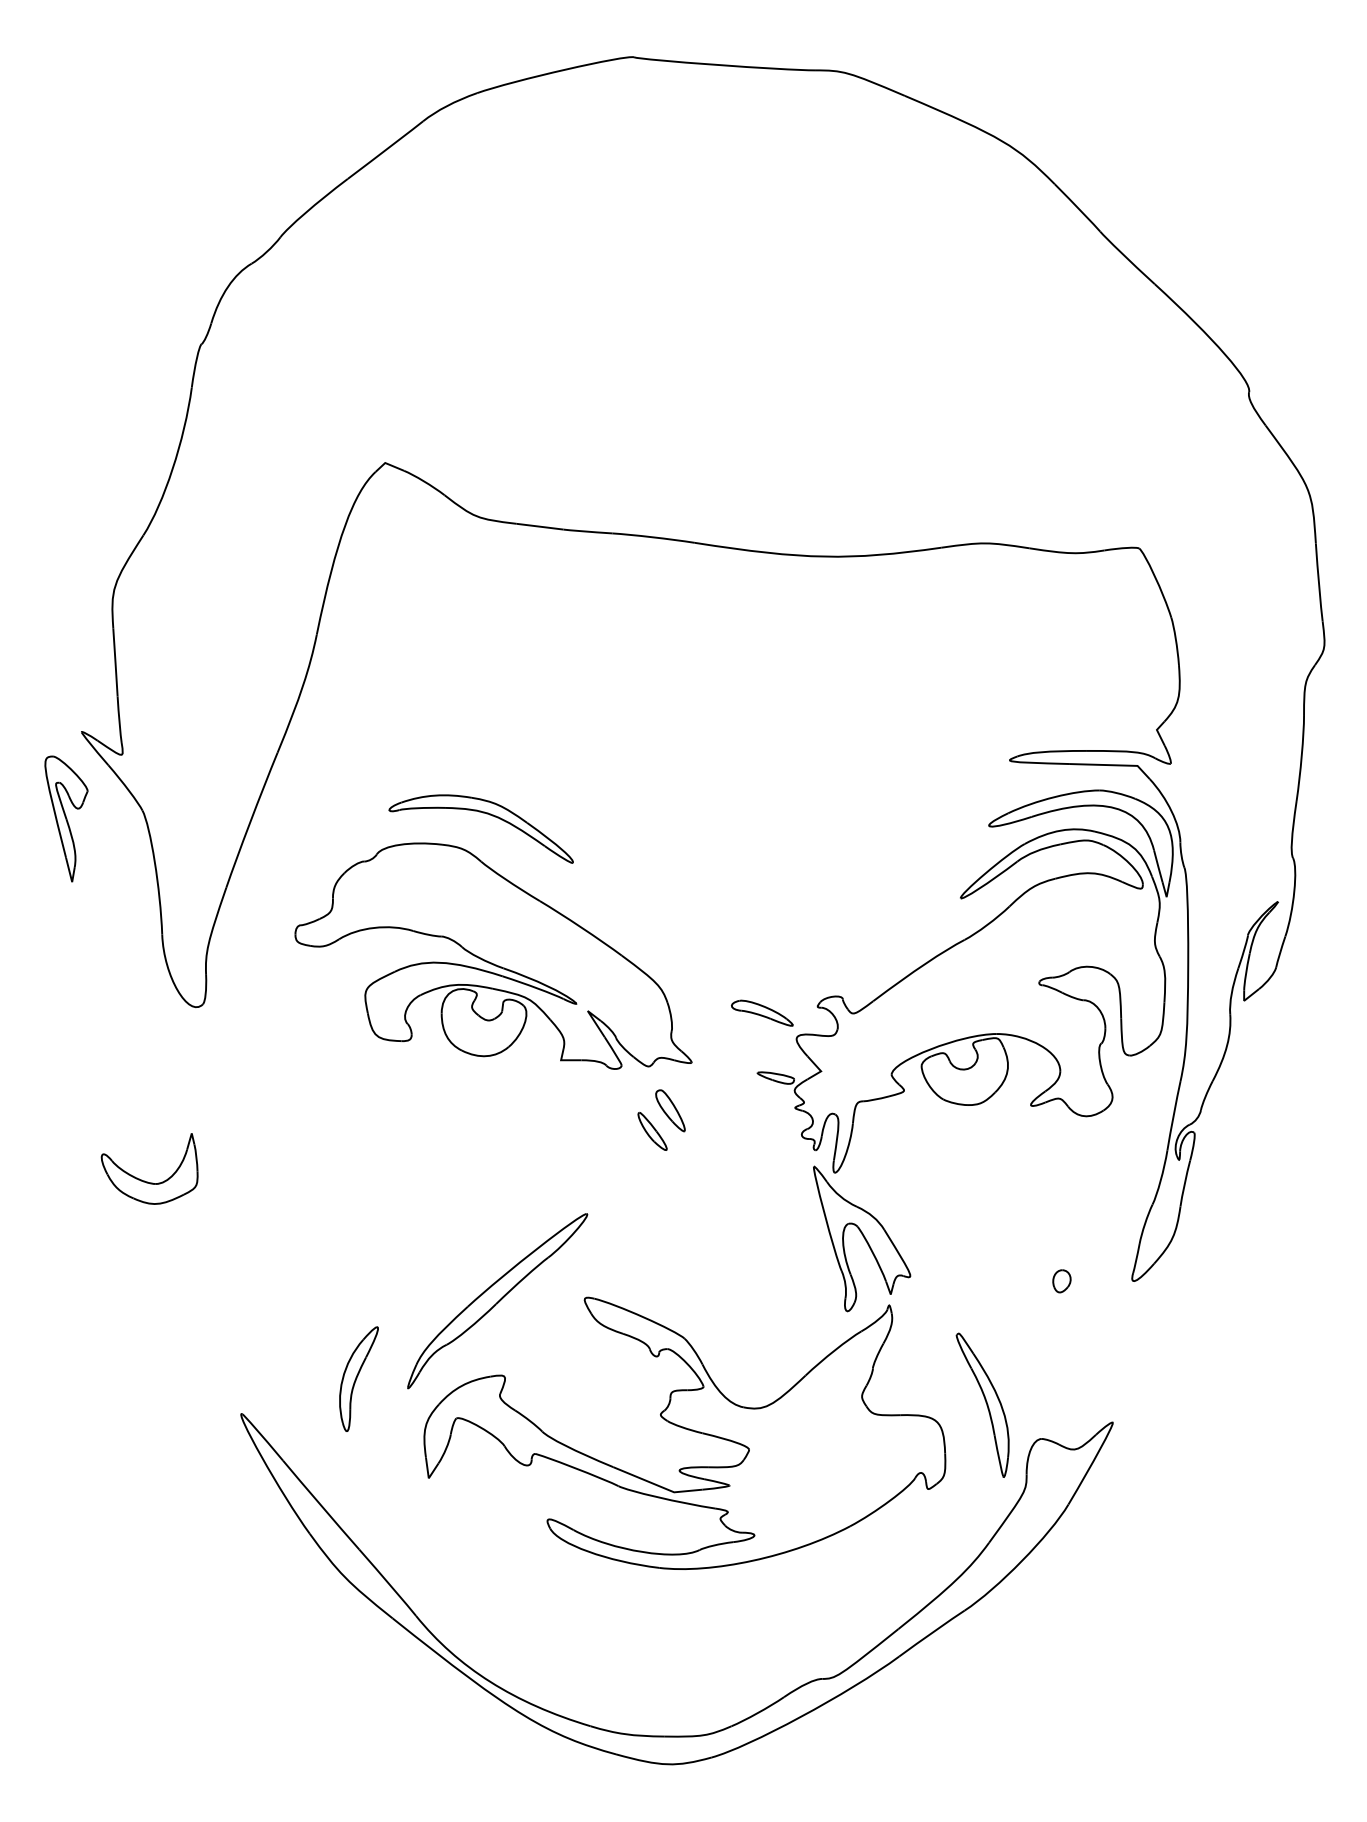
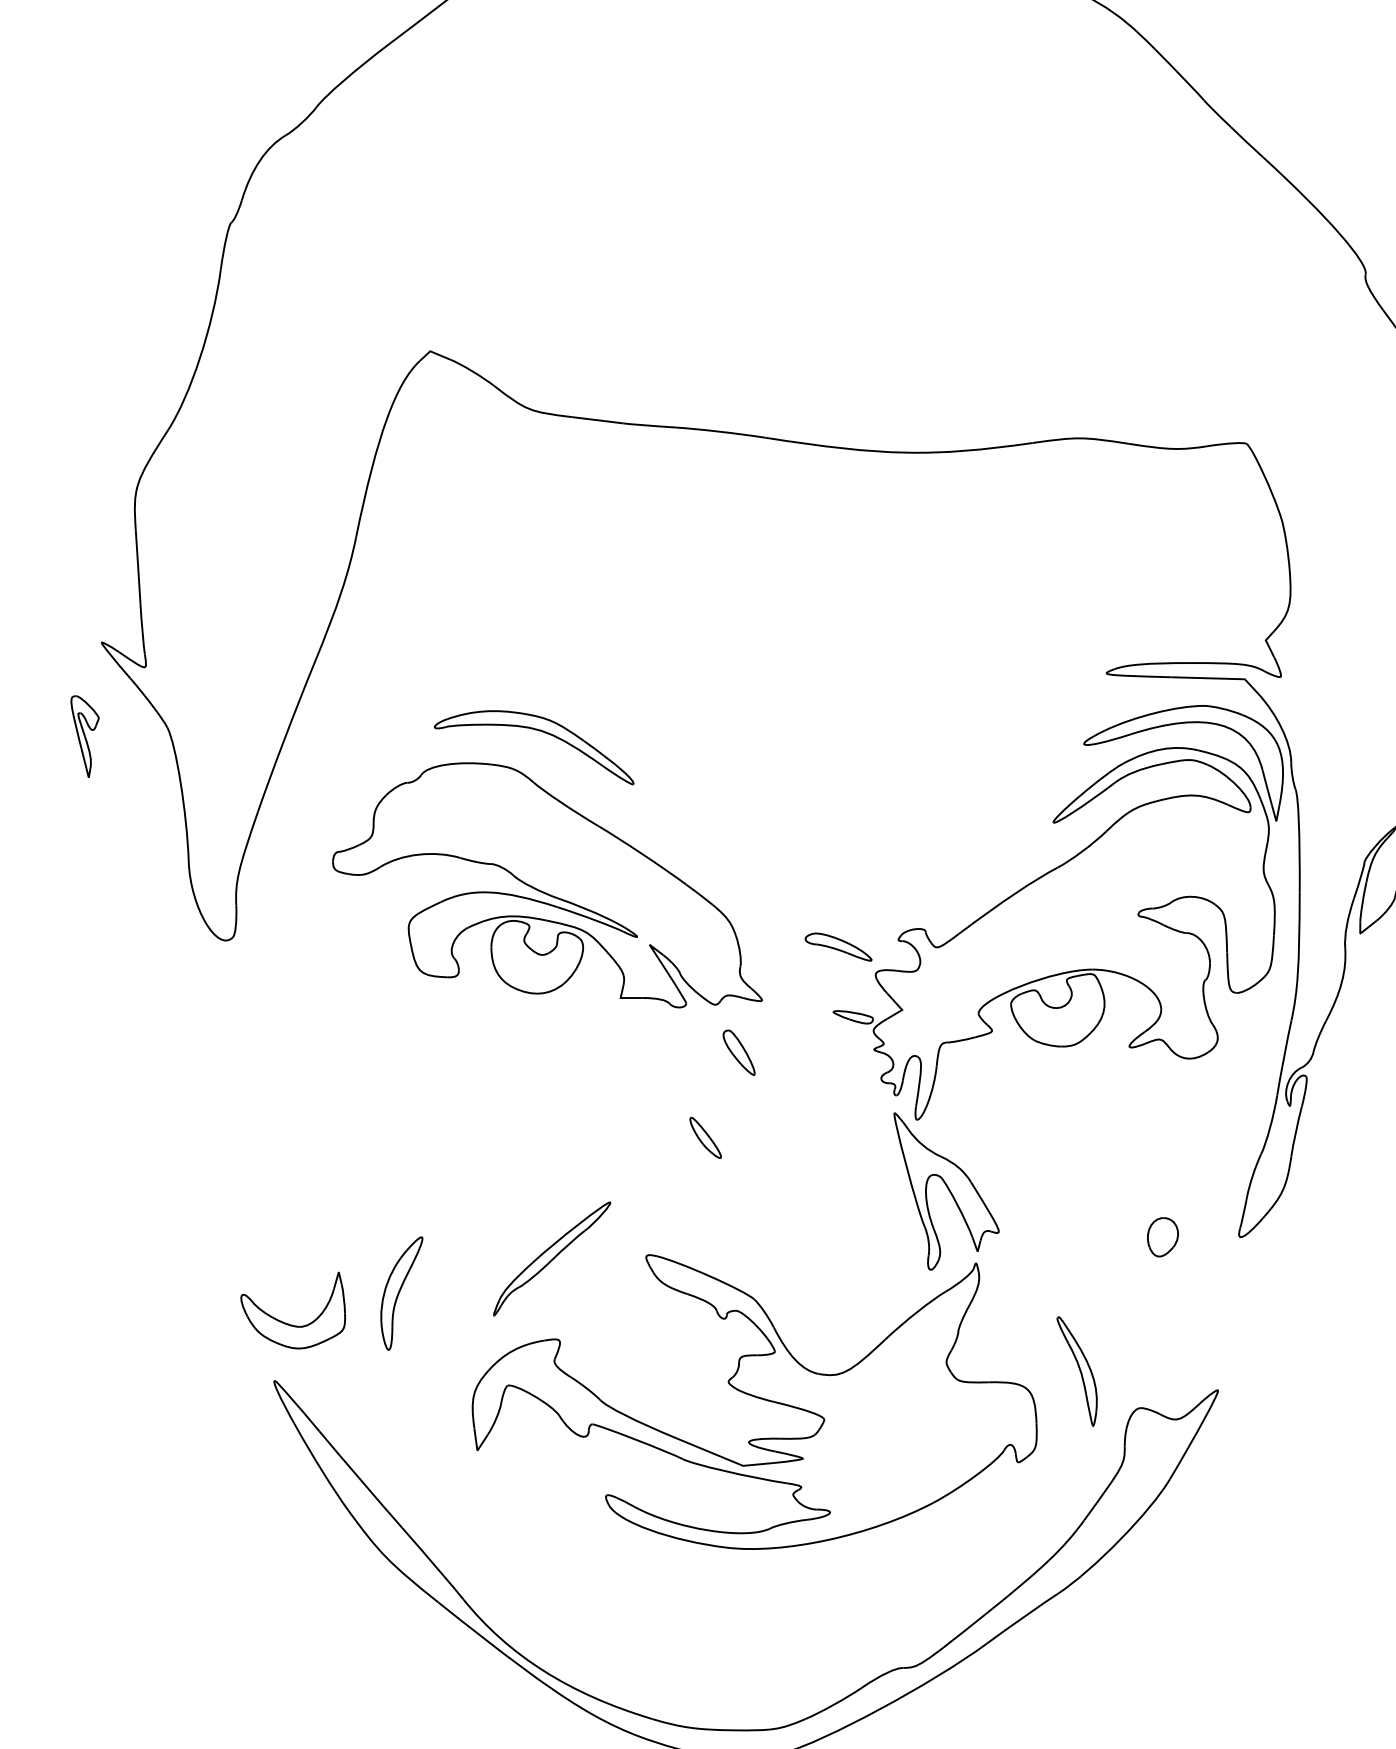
part: (66, 818) -> (85, 736), size x0.6
part: (652, 1131) -> (705, 1137), moved
part: (144, 1180) -> (287, 1323), moved
part: (1061, 1281) -> (1162, 1237), size x1.6
part: (497, 1301) -> (551, 1259), size x0.6
part: (358, 1378) -> (401, 1292), moved
part: (982, 1404) -> (1076, 1370), size x0.7

